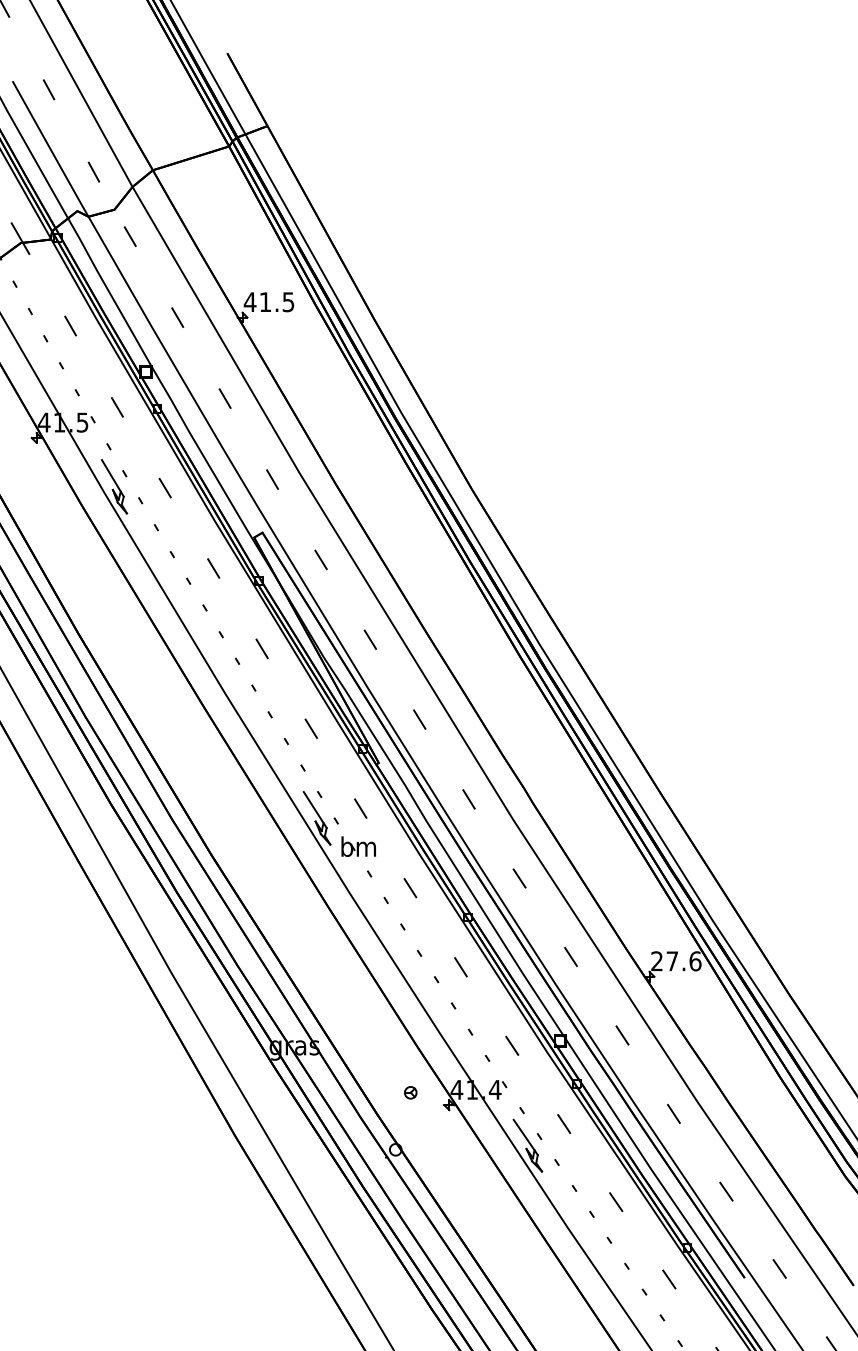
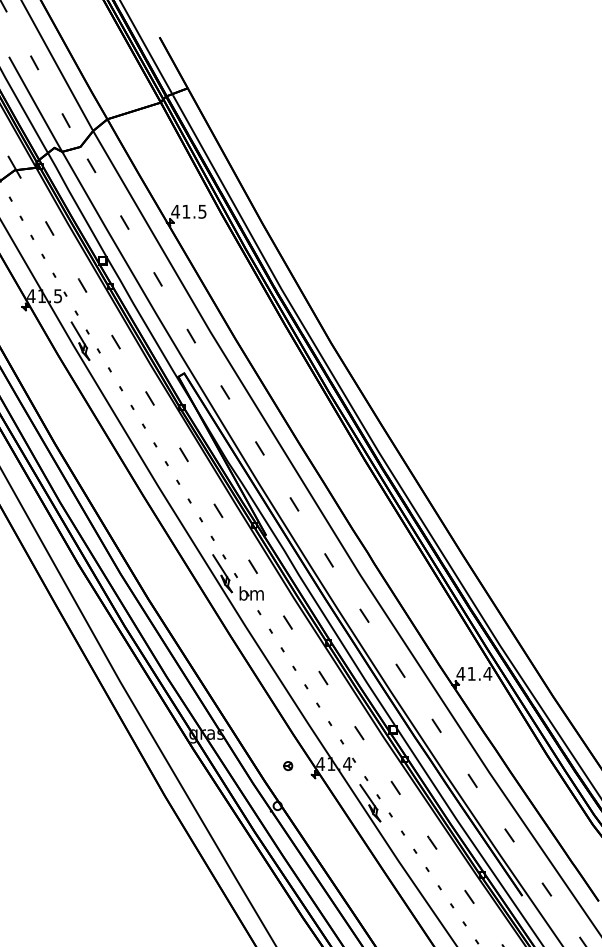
text: (675, 961) -> (473, 674), 27.6 -> 41.4

